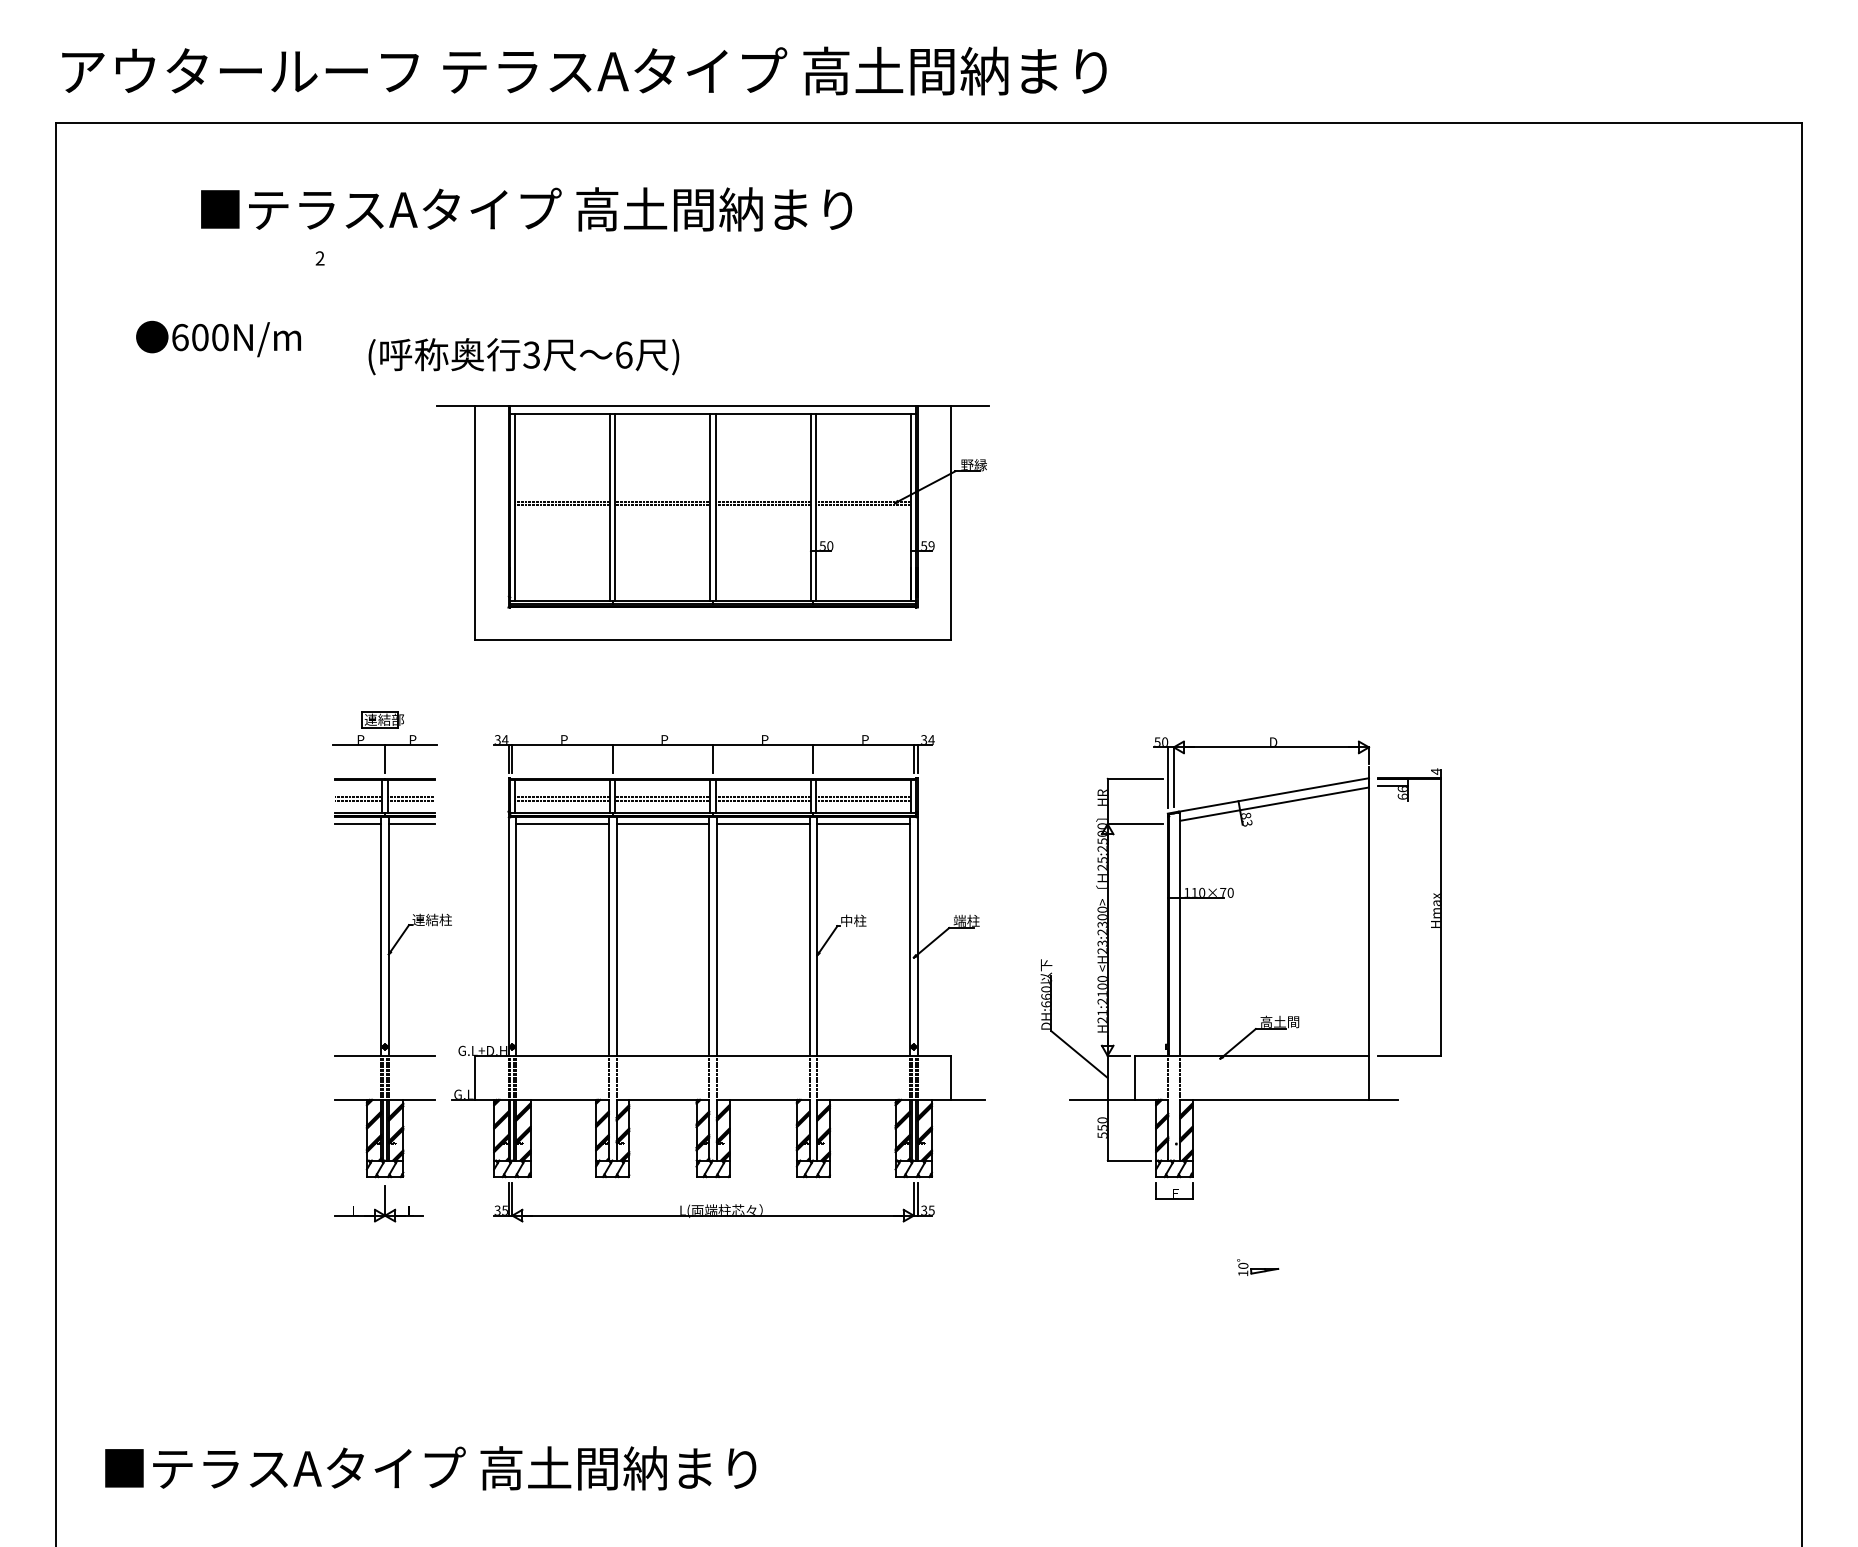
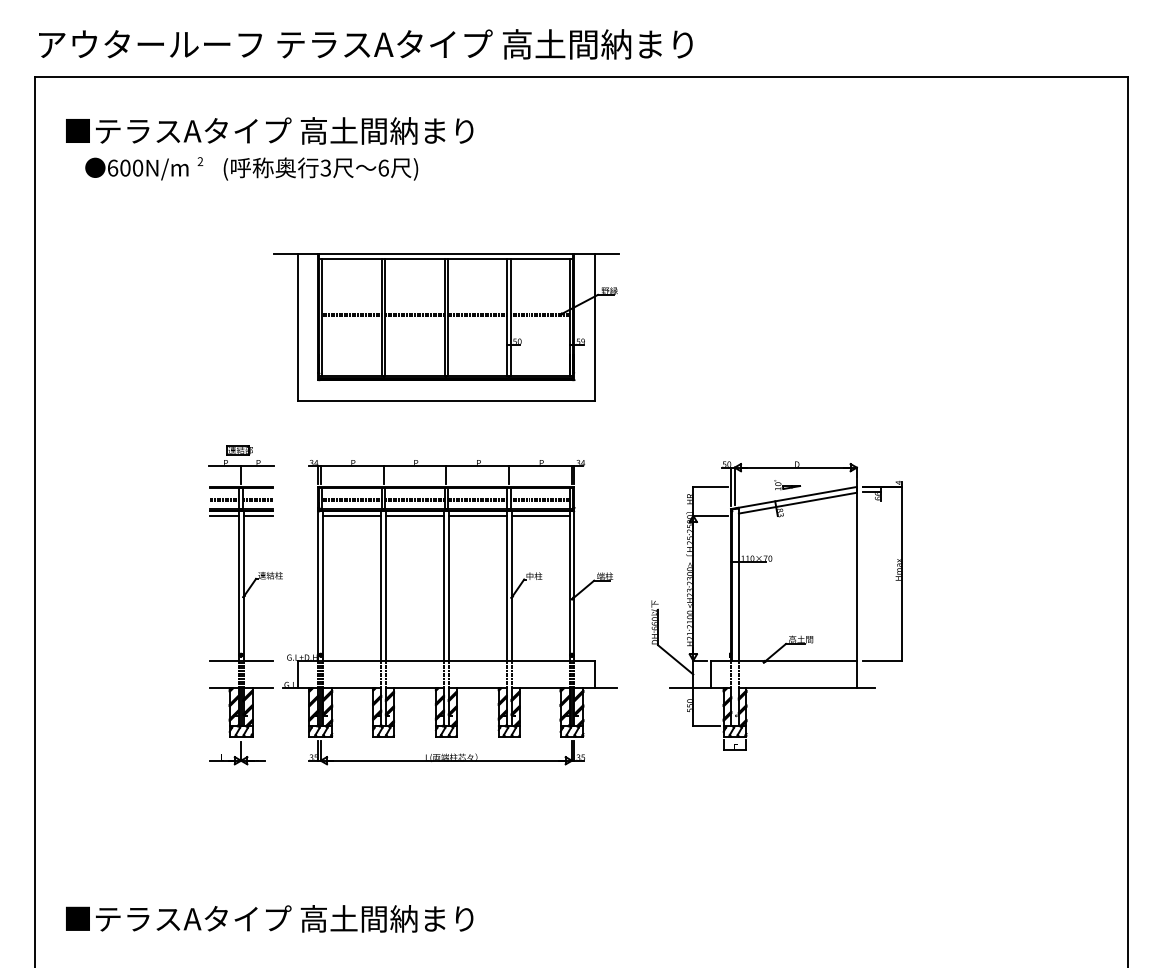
text: (526, 208) -> (269, 130), moved
text: (217, 338) -> (136, 168), moved
text: (523, 355) -> (320, 168), moved
part: (1258, 1268) -> (787, 485), moved

